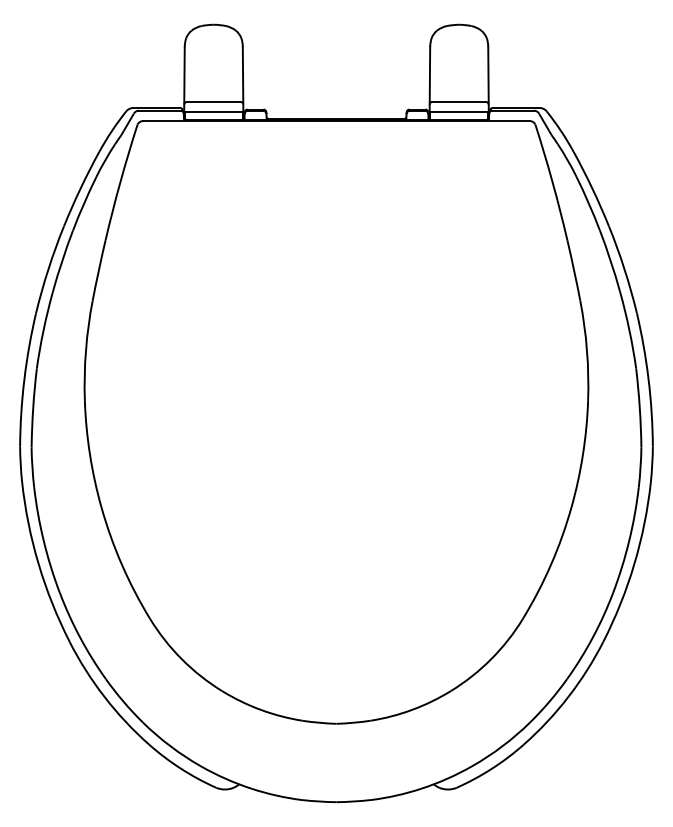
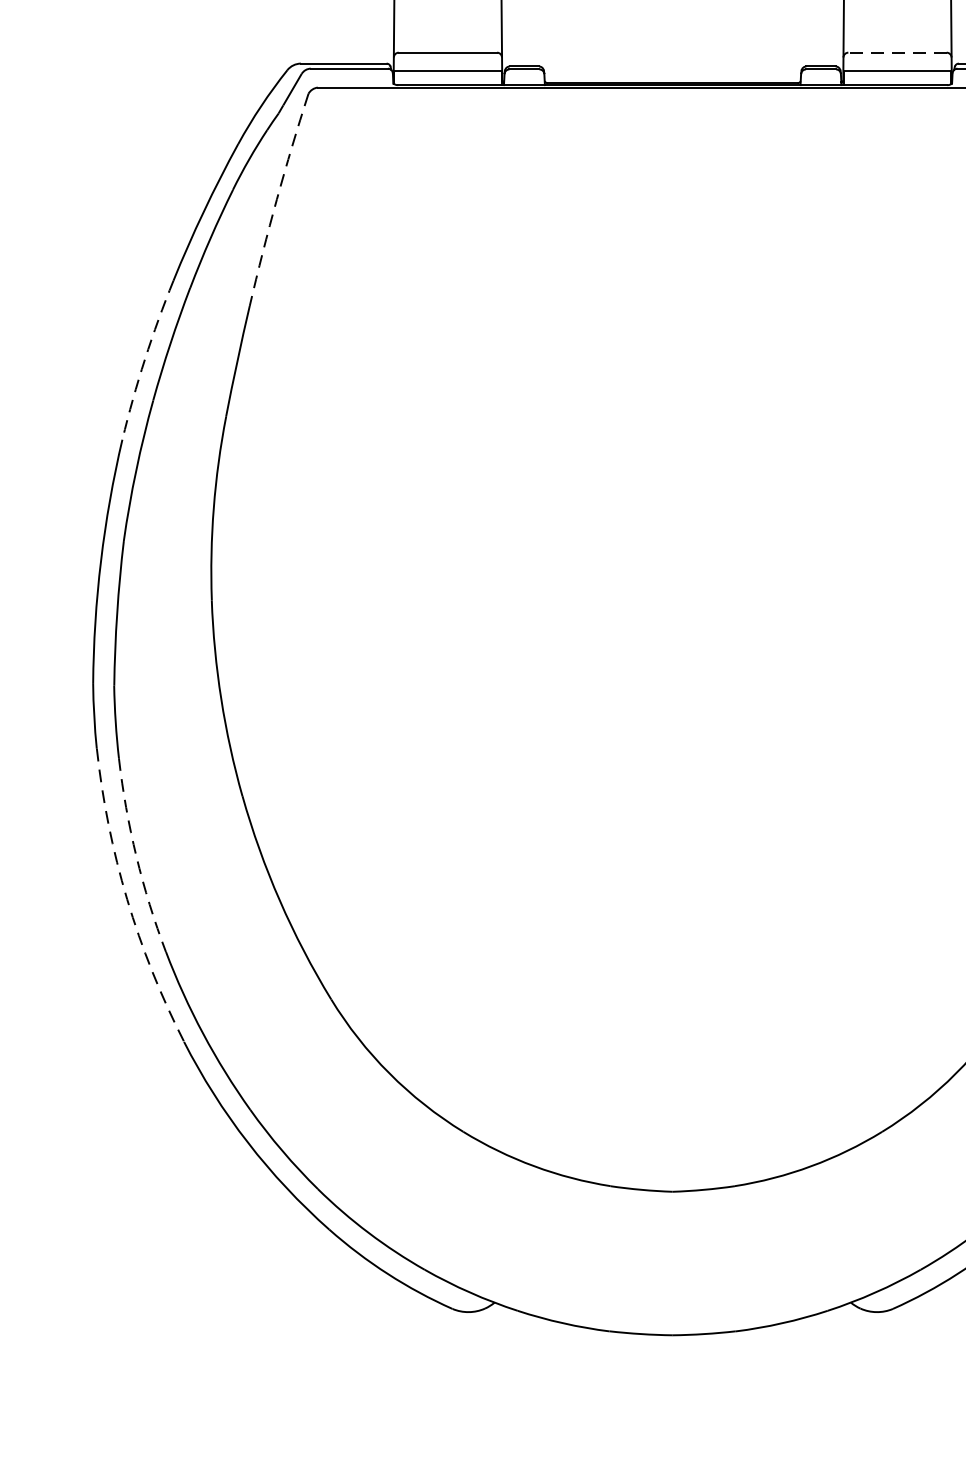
line: (459, 101) -> (898, 51), solid -> dashed
arc: (120, 182) -> (277, 200), solid -> dashed
arc: (48, 269) -> (145, 359), solid -> dashed
arc: (43, 540) -> (136, 855), solid -> dashed
arc: (38, 564) -> (126, 899), solid -> dashed

